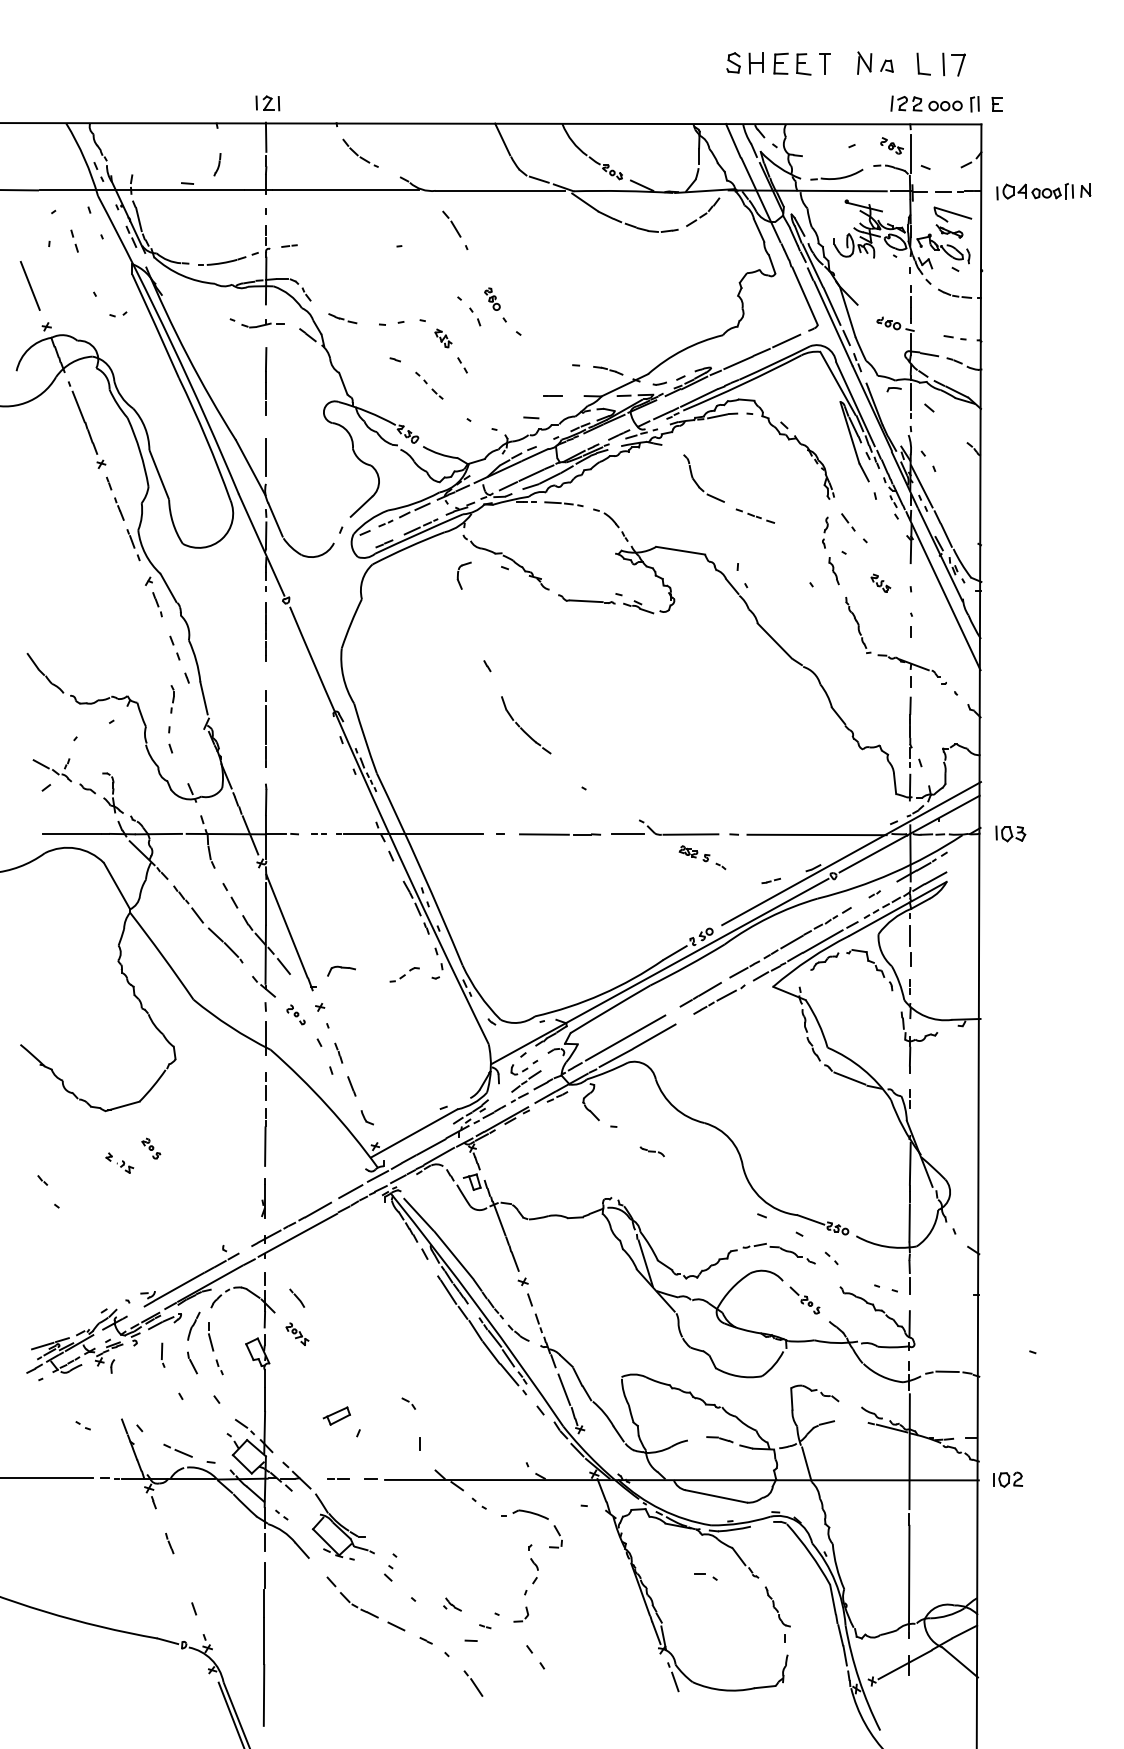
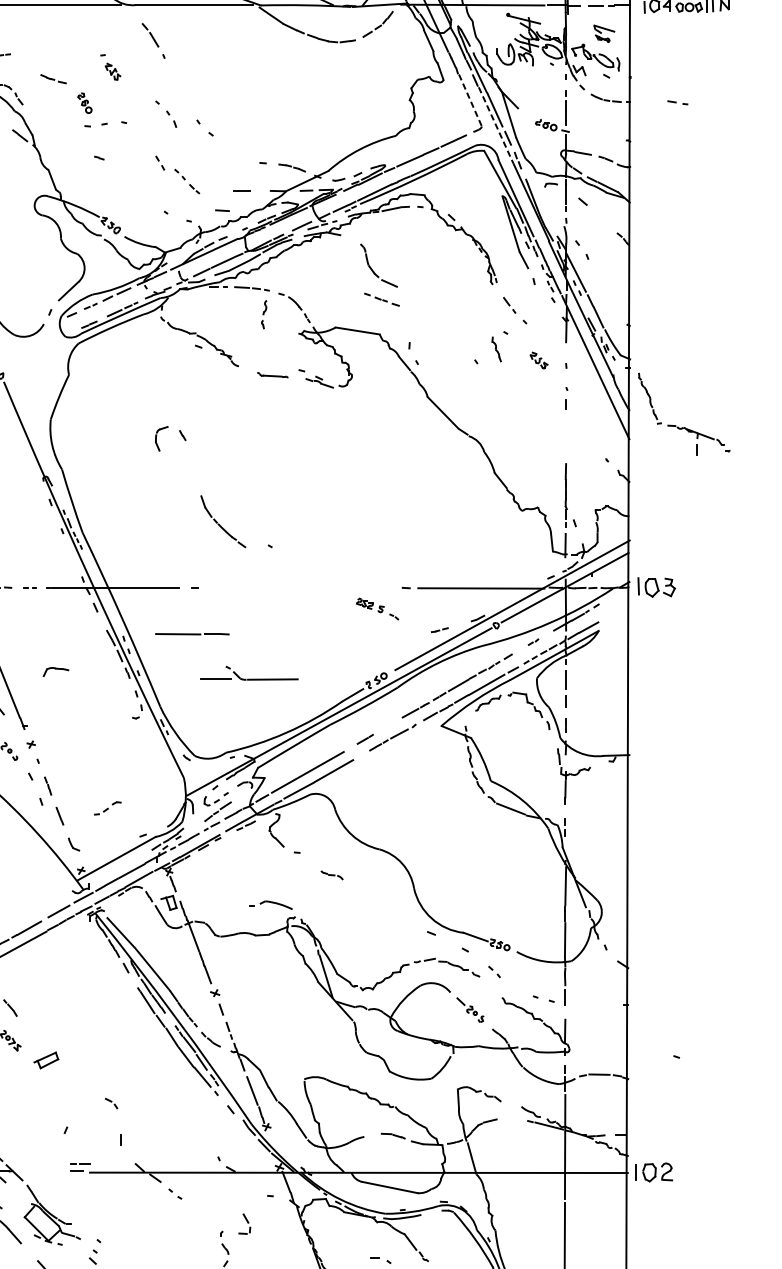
part: (952, 222) -> (603, 33), size x0.6
line: (805, 296) -> (470, 100), solid -> dashed
part: (492, 298) -> (84, 102), moved
part: (342, 318) -> (53, 79), moved
line: (833, 324) -> (496, 126), solid -> dashed
part: (954, 337) -> (677, 102), moved
part: (443, 338) -> (113, 71), moved
part: (429, 385) -> (187, 181), moved
part: (755, 515) -> (382, 299), moved
part: (825, 532) -> (264, 314), moved
part: (463, 575) -> (161, 438), moved
part: (586, 599) -> (272, 375), size x0.6
part: (895, 656) -> (683, 426), moved
part: (526, 725) -> (223, 521), moved
part: (665, 827) -> (249, 673), moved
part: (1010, 833) -> (656, 587), size x1.4
line: (559, 834) -> (191, 634), moved
part: (341, 970) -> (56, 671), moved
part: (404, 974) -> (107, 808), moved
line: (709, 988) -> (383, 727), removed
part: (336, 1415) -> (46, 1059), moved
line: (338, 1478) -> (80, 1164), moved
part: (1007, 1479) -> (653, 1172), size x1.4
part: (524, 1514) -> (270, 905), moved

